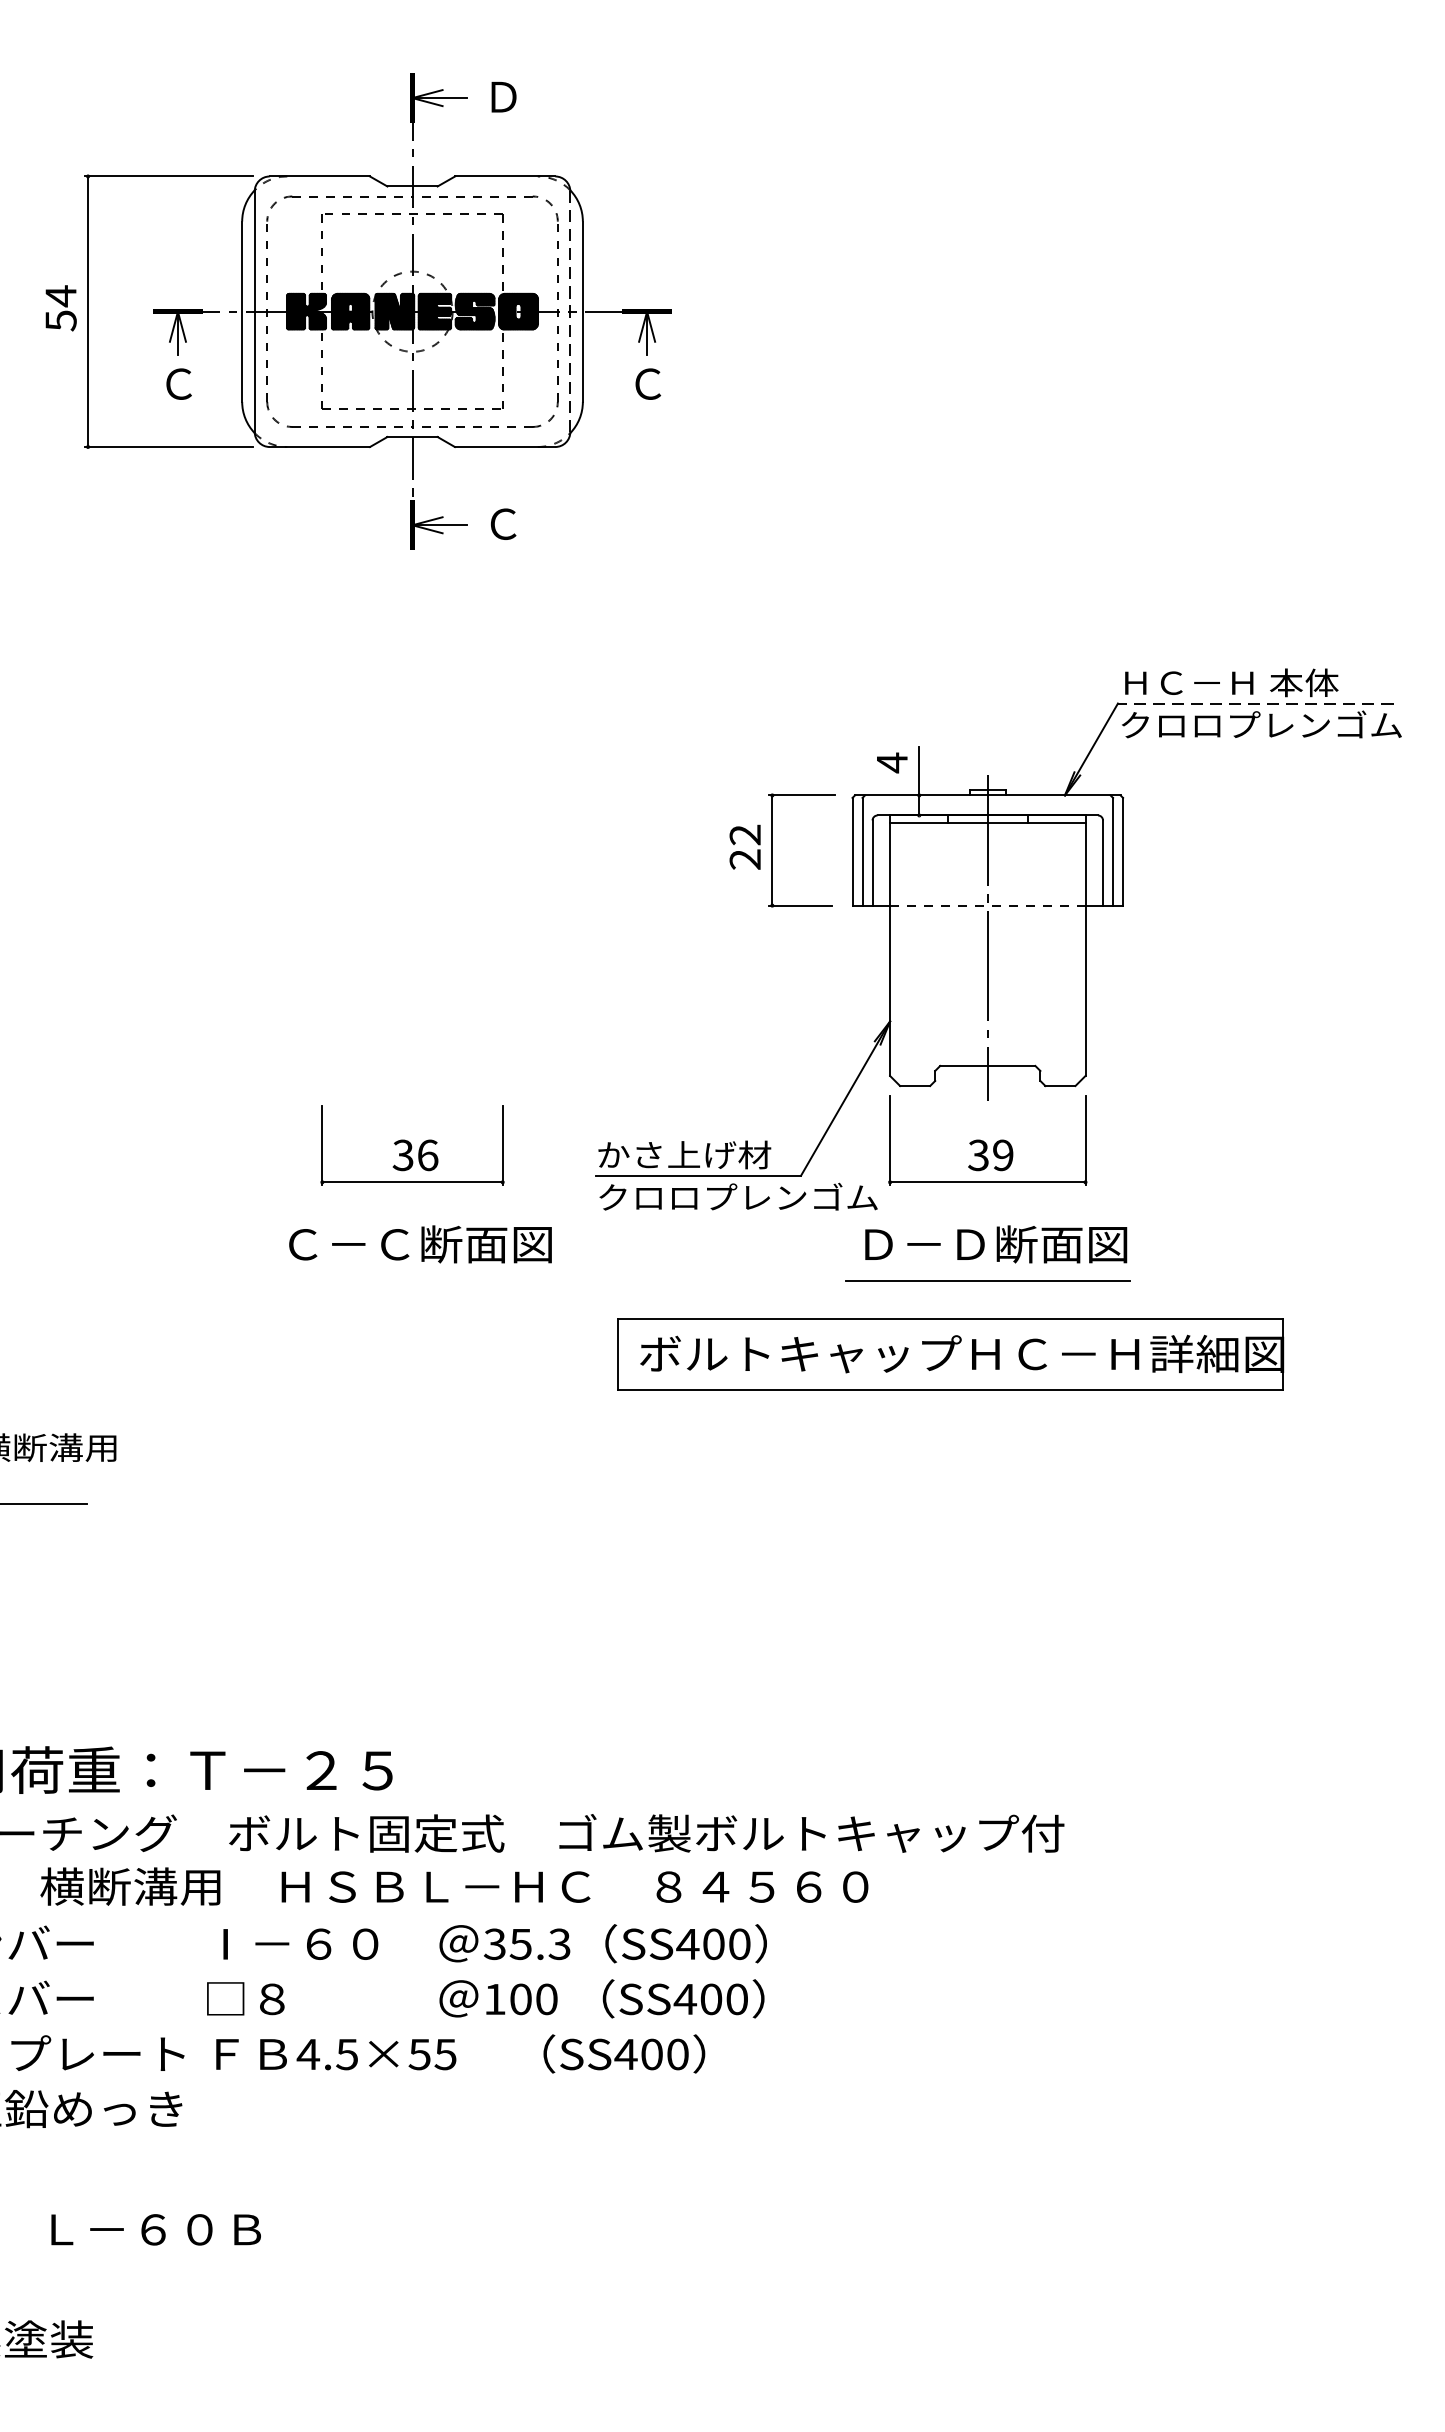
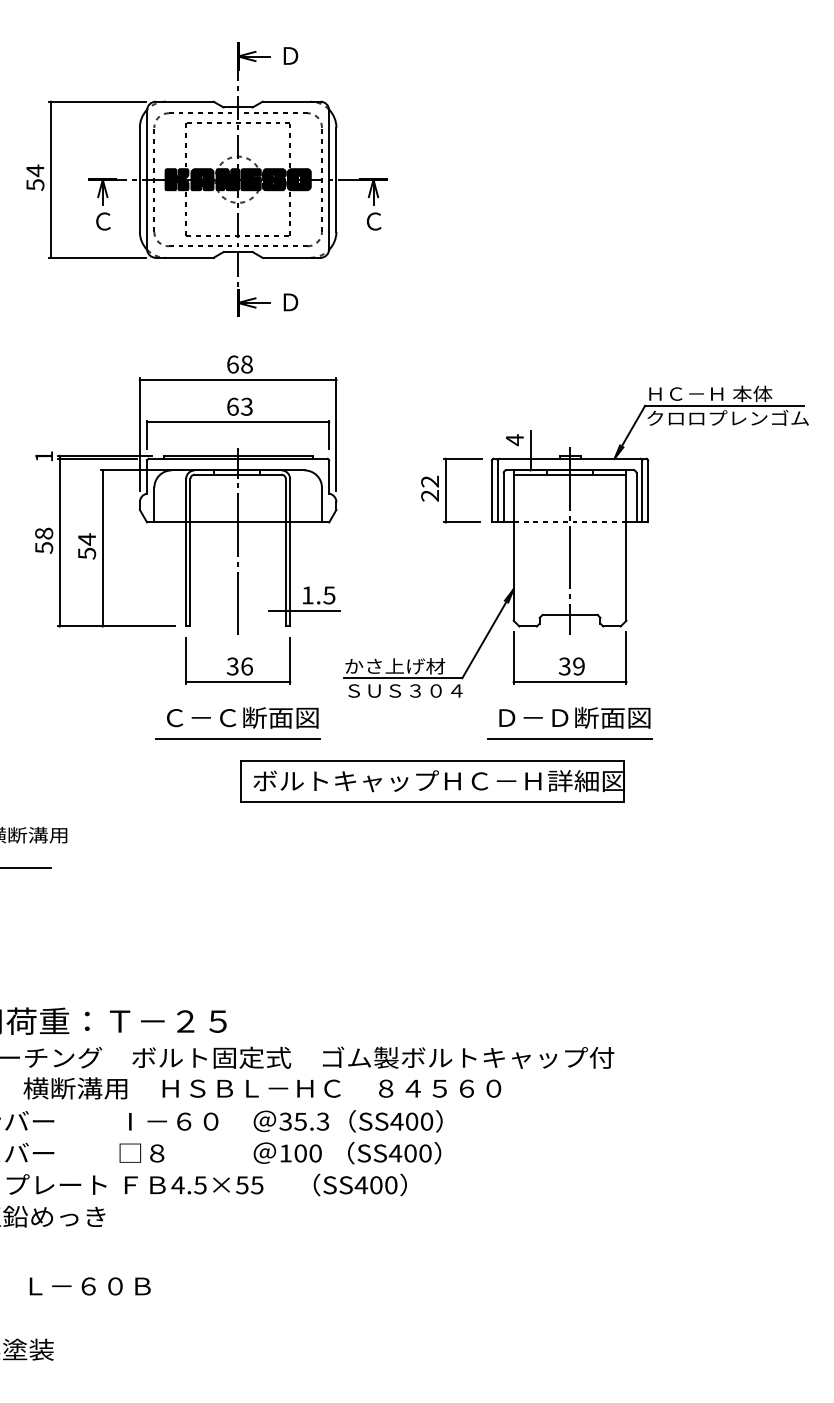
line: (570, 311) -> (329, 179), dashed -> solid
text: (503, 524) -> (290, 302), Ｃ -> Ｄ
line: (1255, 702) -> (724, 405), dashed -> solid
part: (324, 857) -> (187, 494), added
text: (738, 1196) -> (426, 690), クロロプレンゴム -> ＳＵＳ３０４
line: (411, 1280) -> (237, 738), added
part: (950, 1354) -> (432, 781), moved

